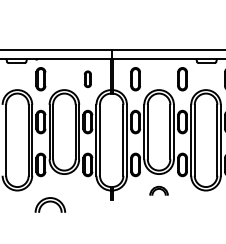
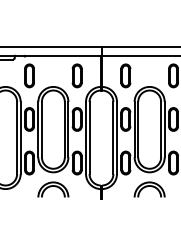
part: (87, 79) -> (76, 76), size x1.43
part: (158, 190) -> (149, 189), size x1.67
part: (49, 204) -> (52, 189), moved

